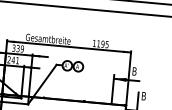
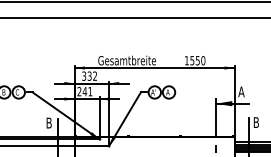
text: (102, 44) -> (197, 60), 1195 -> 1550
text: (22, 48) -> (95, 75), 339 -> 332
text: (134, 71) -> (241, 91), B -> A

